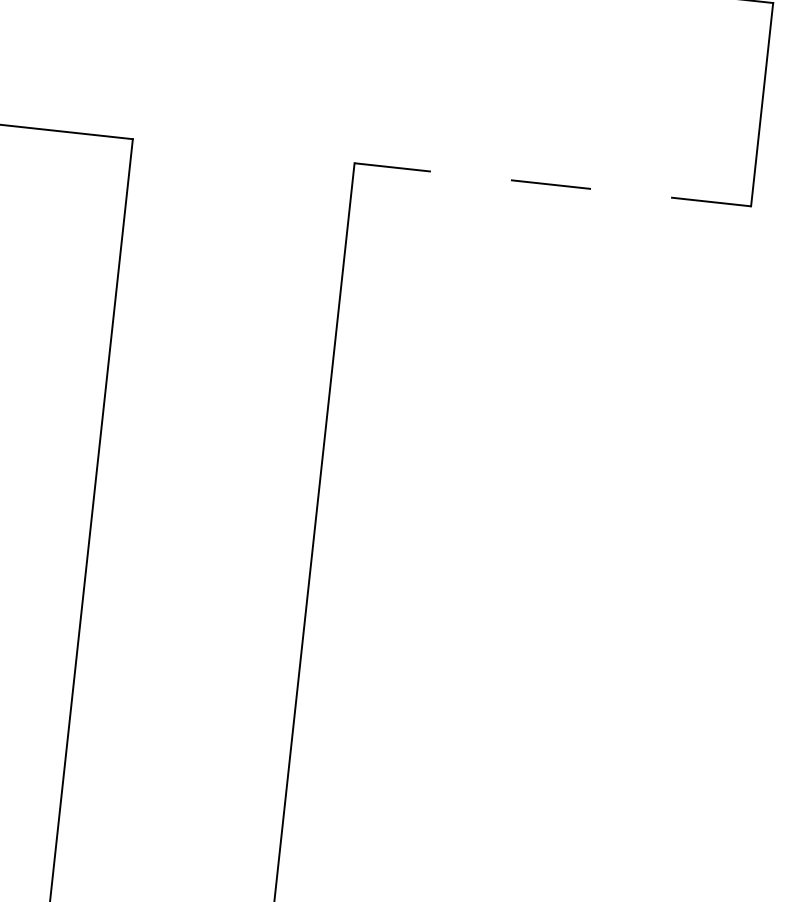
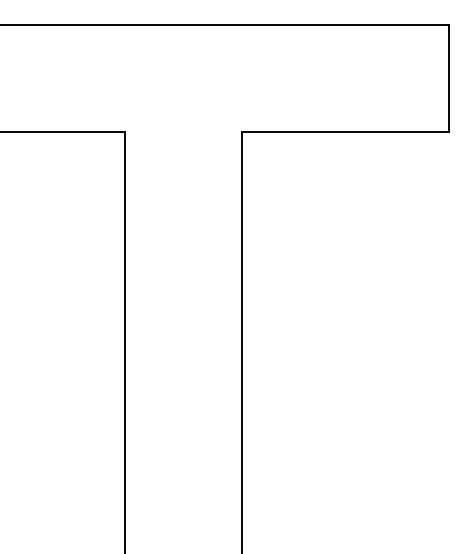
line: (553, 184) -> (345, 131), dashed -> solid

